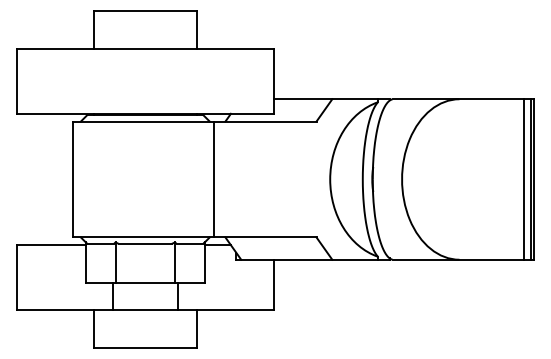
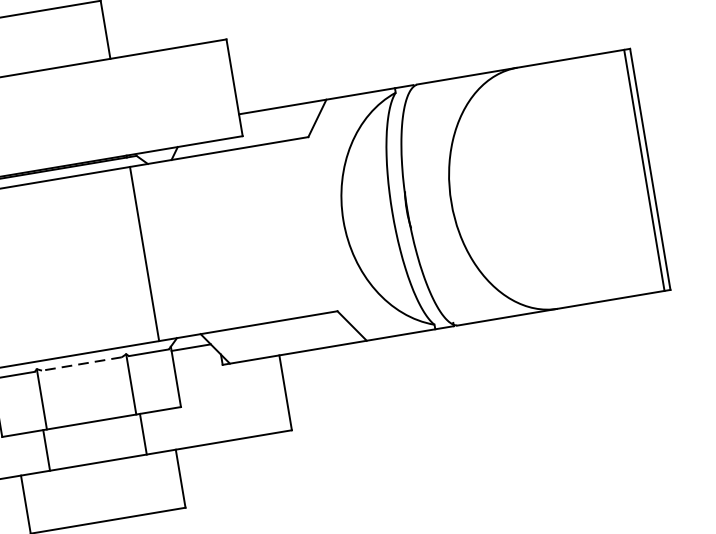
line: (213, 179) -> (144, 254), moved
line: (523, 179) -> (633, 172), removed
line: (145, 243) -> (82, 363), solid -> dashed

